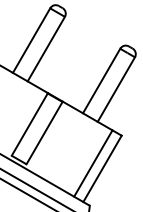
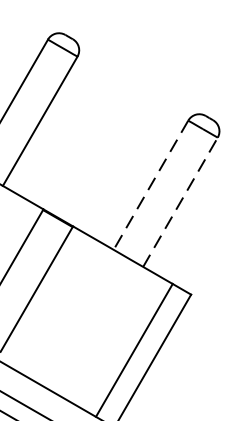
line: (101, 81) -> (150, 186), solid -> dashed
line: (116, 89) -> (180, 202), solid -> dashed

